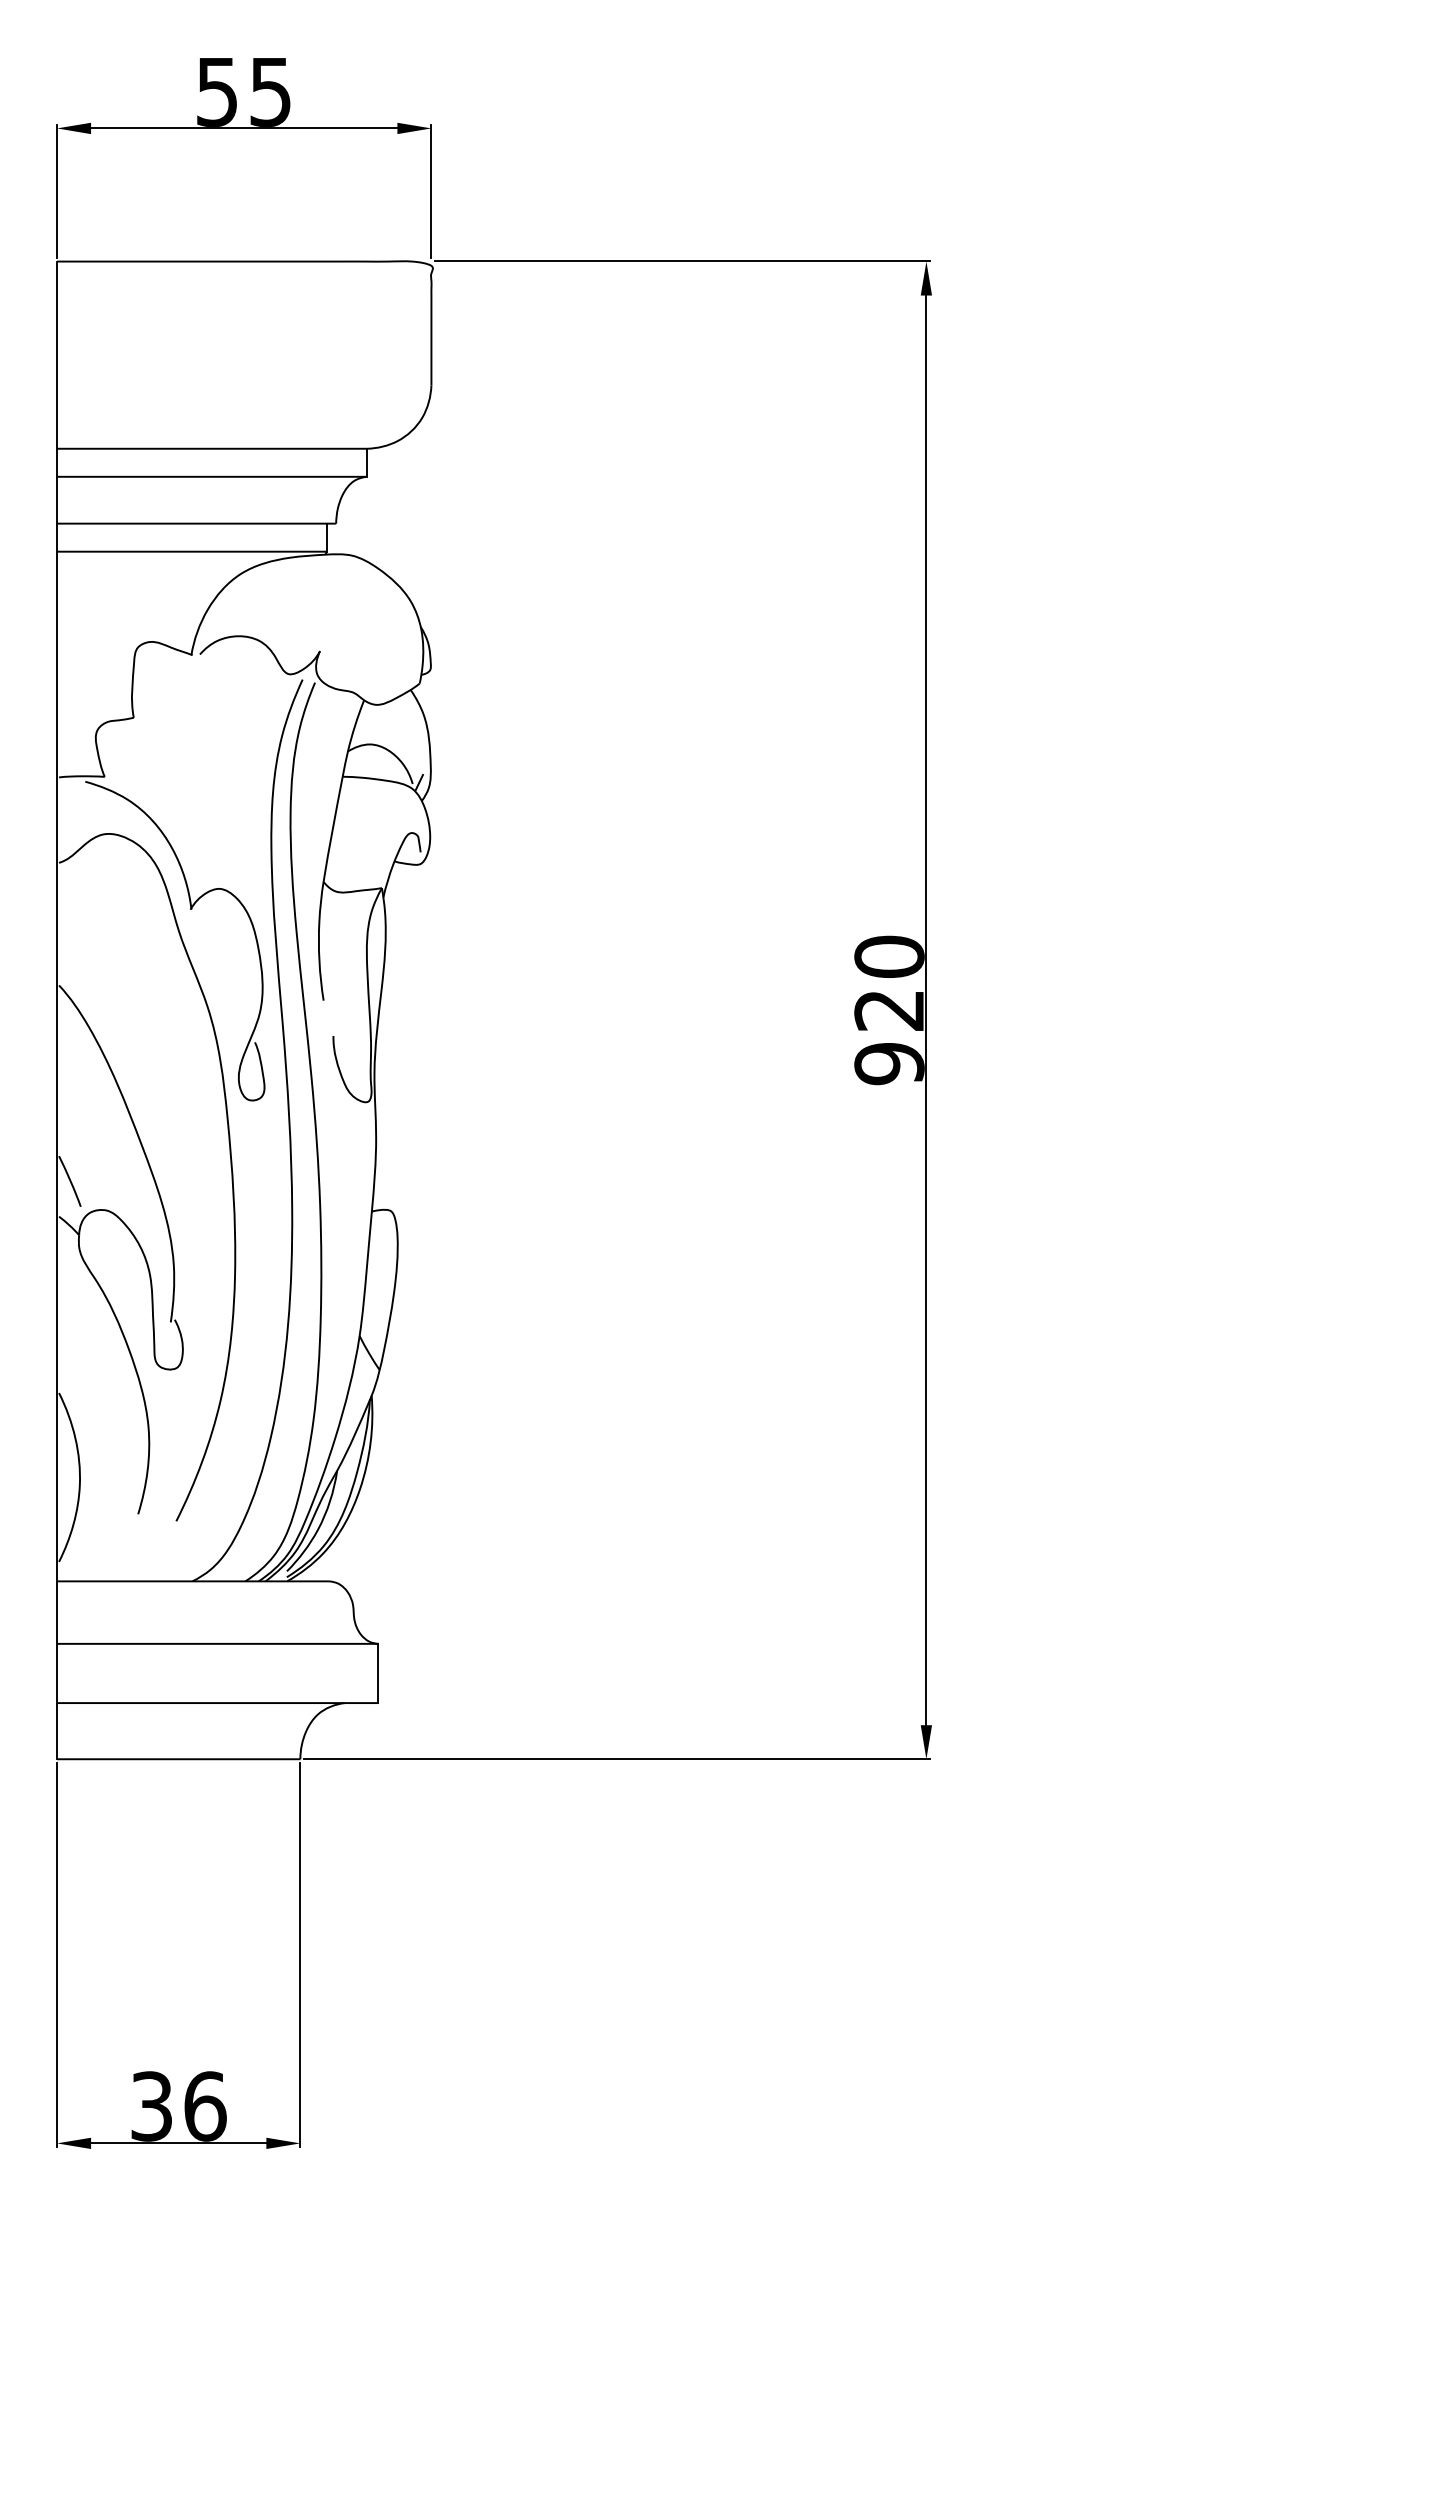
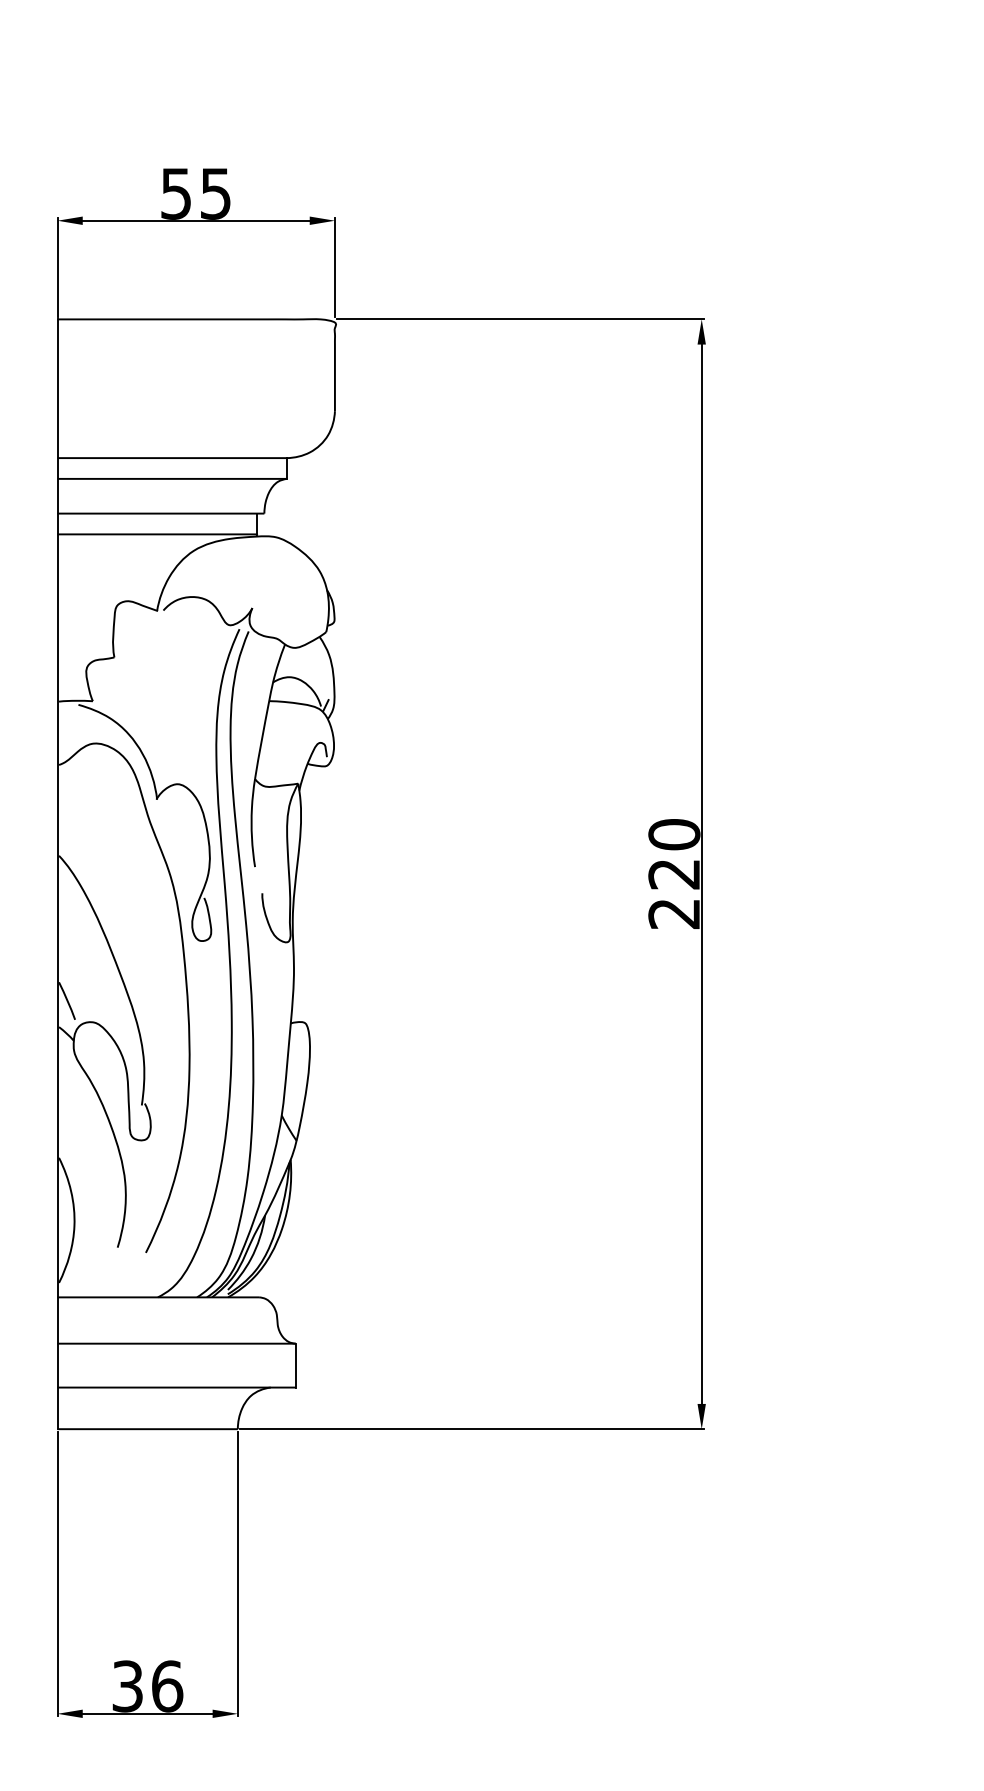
text: (889, 1064) -> (674, 914), 920 -> 220

